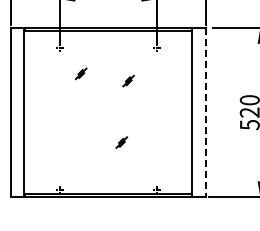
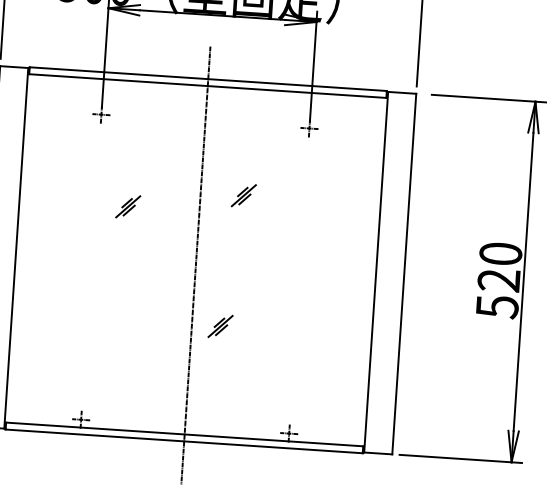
part: (80, 73) -> (126, 205), moved
line: (205, 113) -> (404, 275), dashed -> solid
line: (108, 114) -> (196, 264), added

